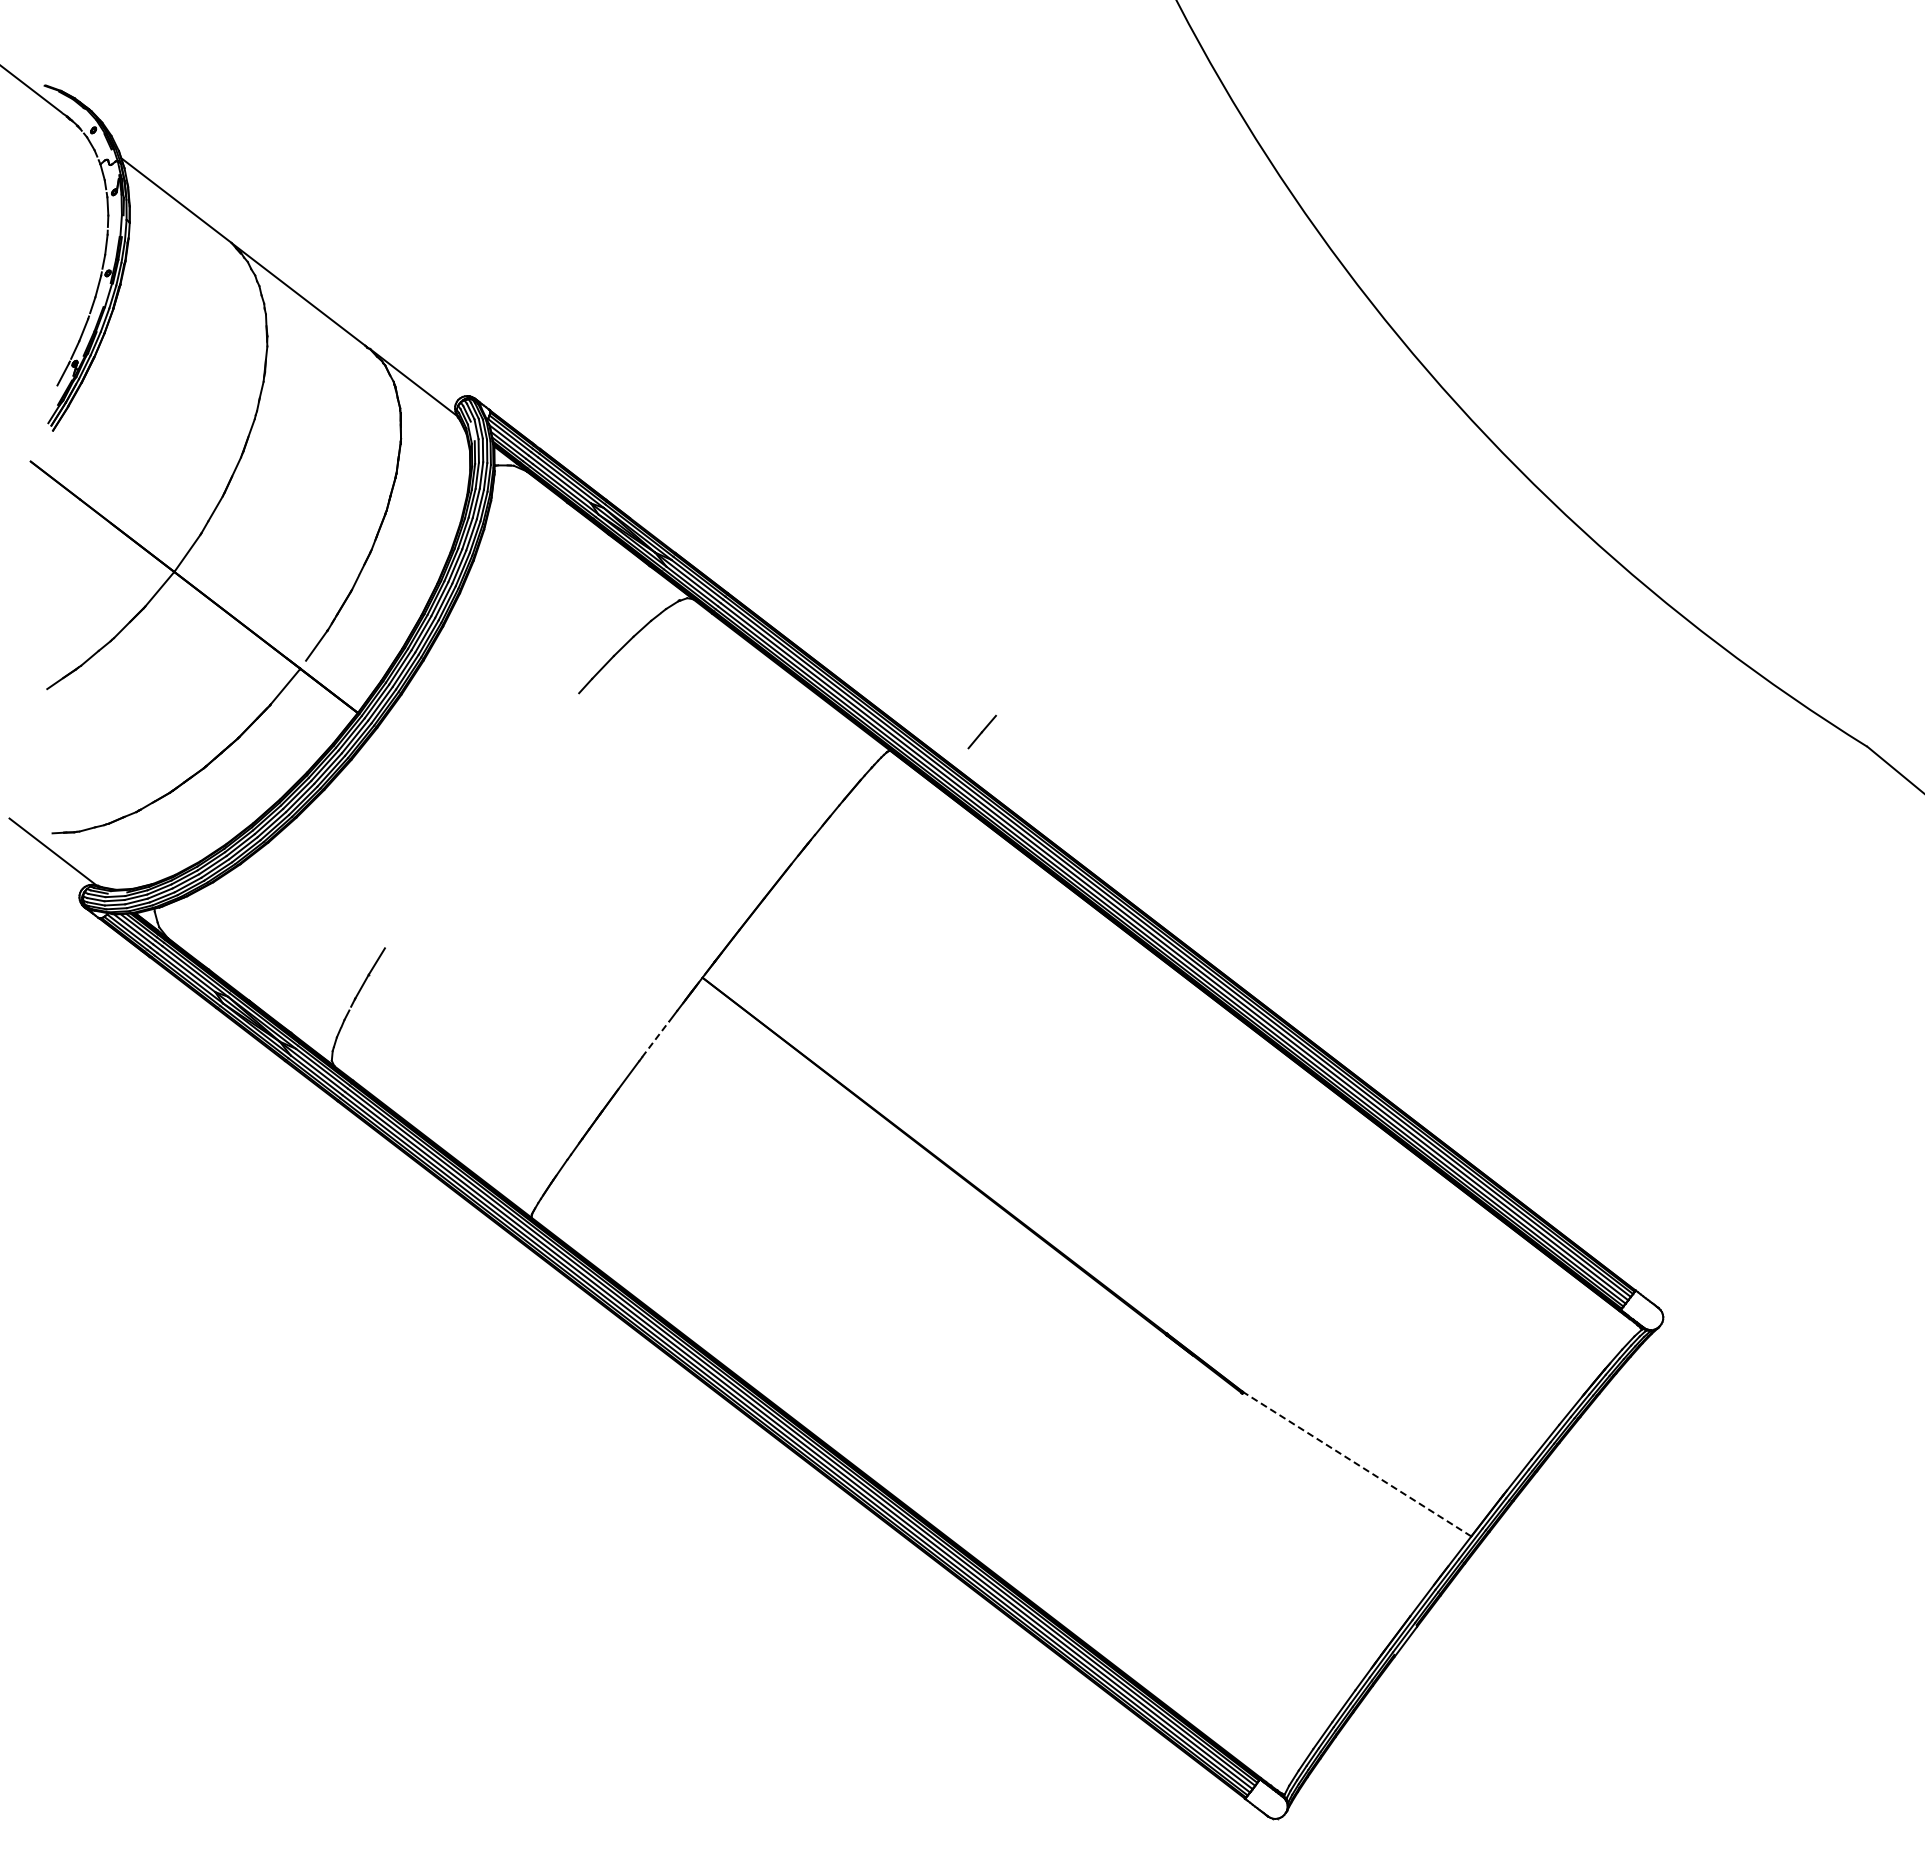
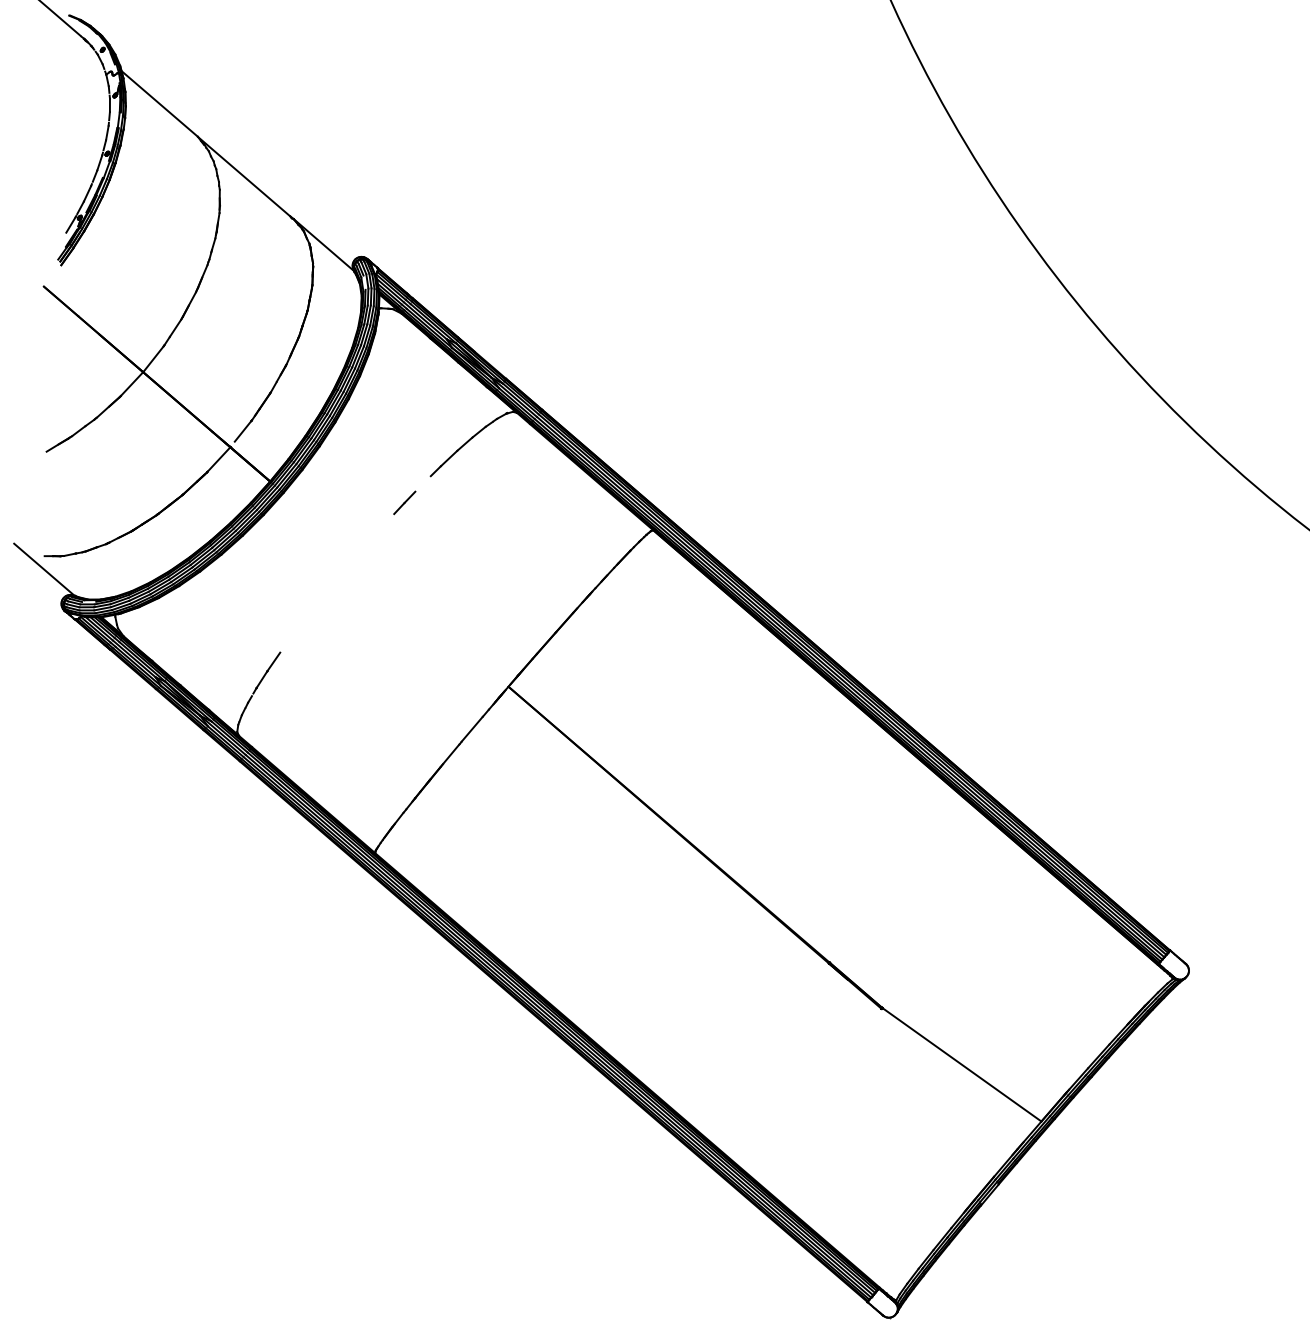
line: (981, 731) -> (404, 502), moved
line: (655, 1039) -> (472, 729), dashed -> solid
line: (1356, 1463) -> (961, 1064), dashed -> solid

